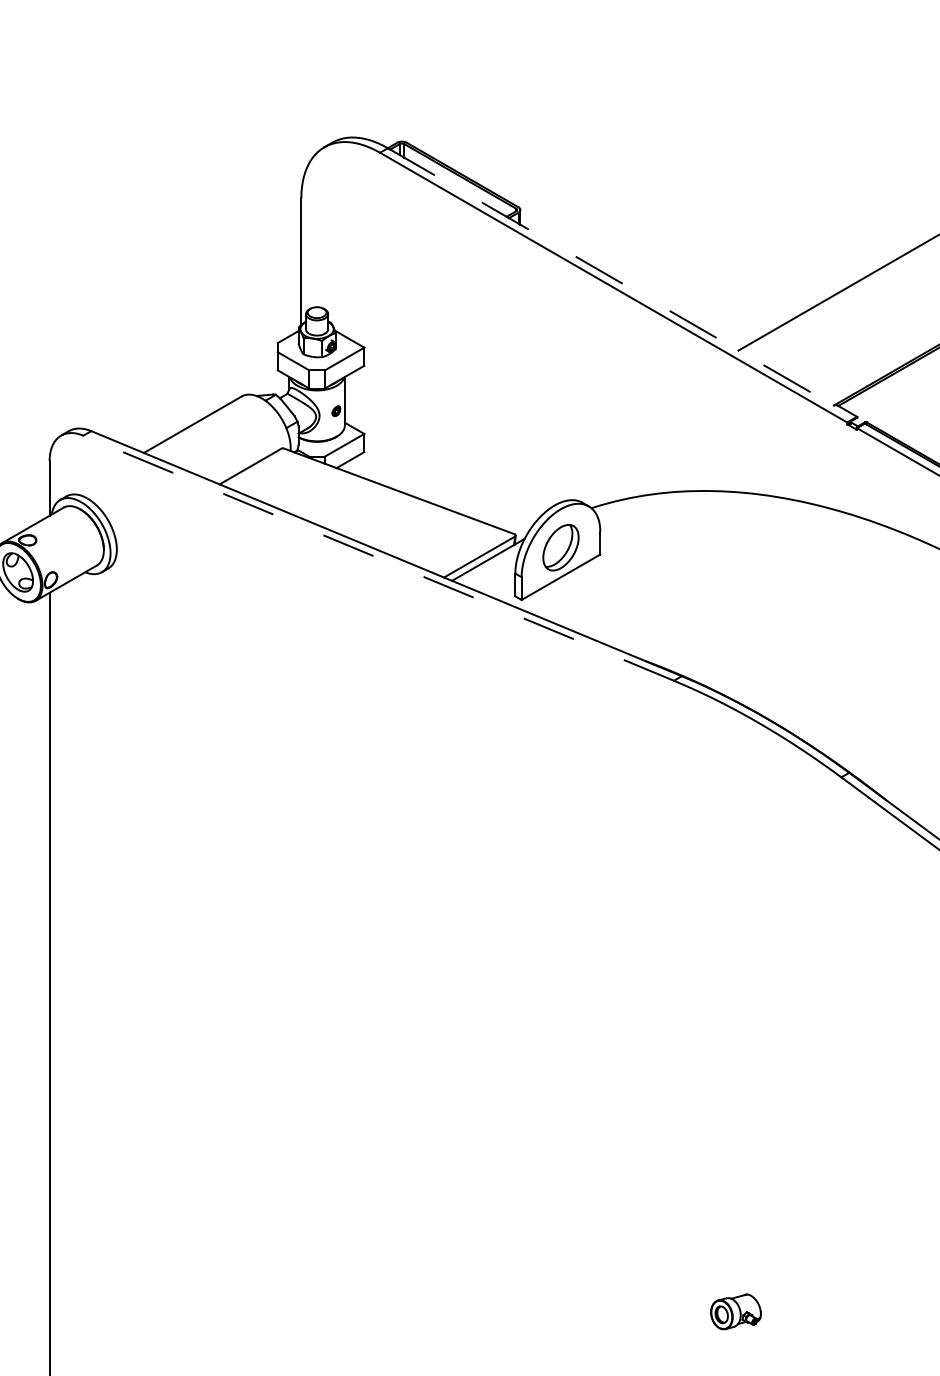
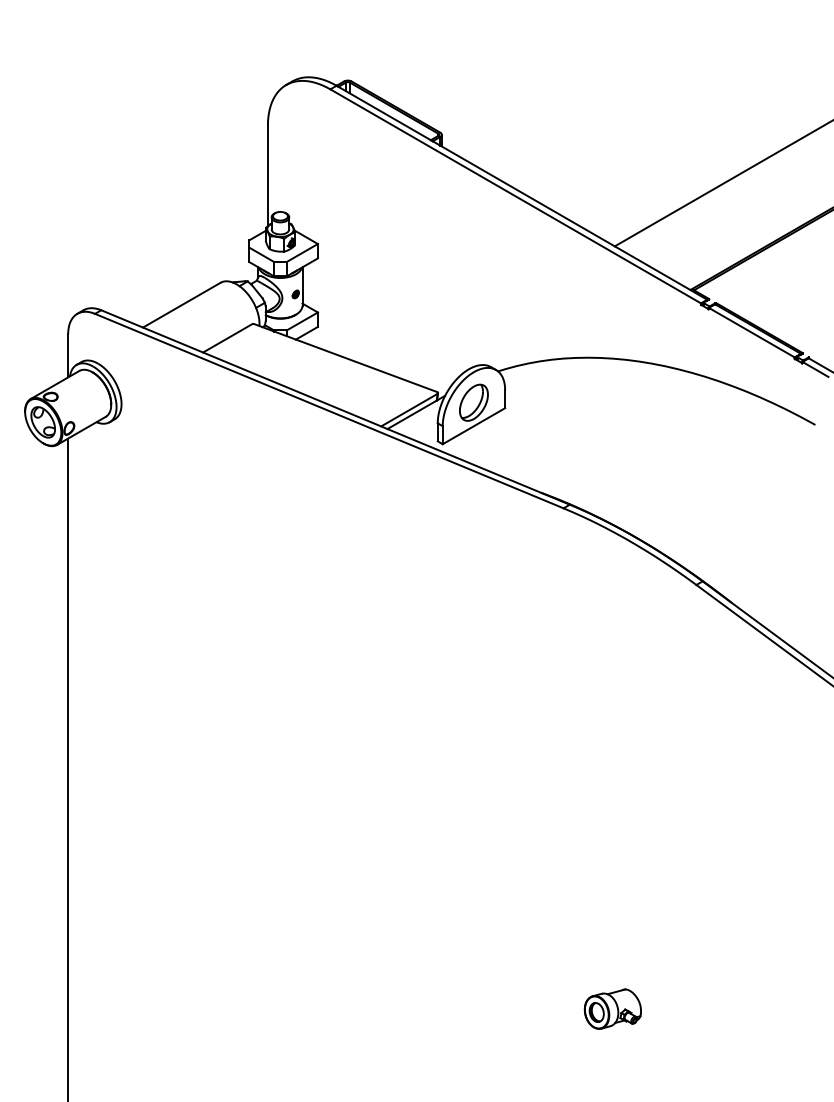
line: (622, 283) -> (522, 193), dashed -> solid
line: (378, 558) -> (329, 411), dashed -> solid
part: (735, 1311) -> (612, 1008), size x1.43

